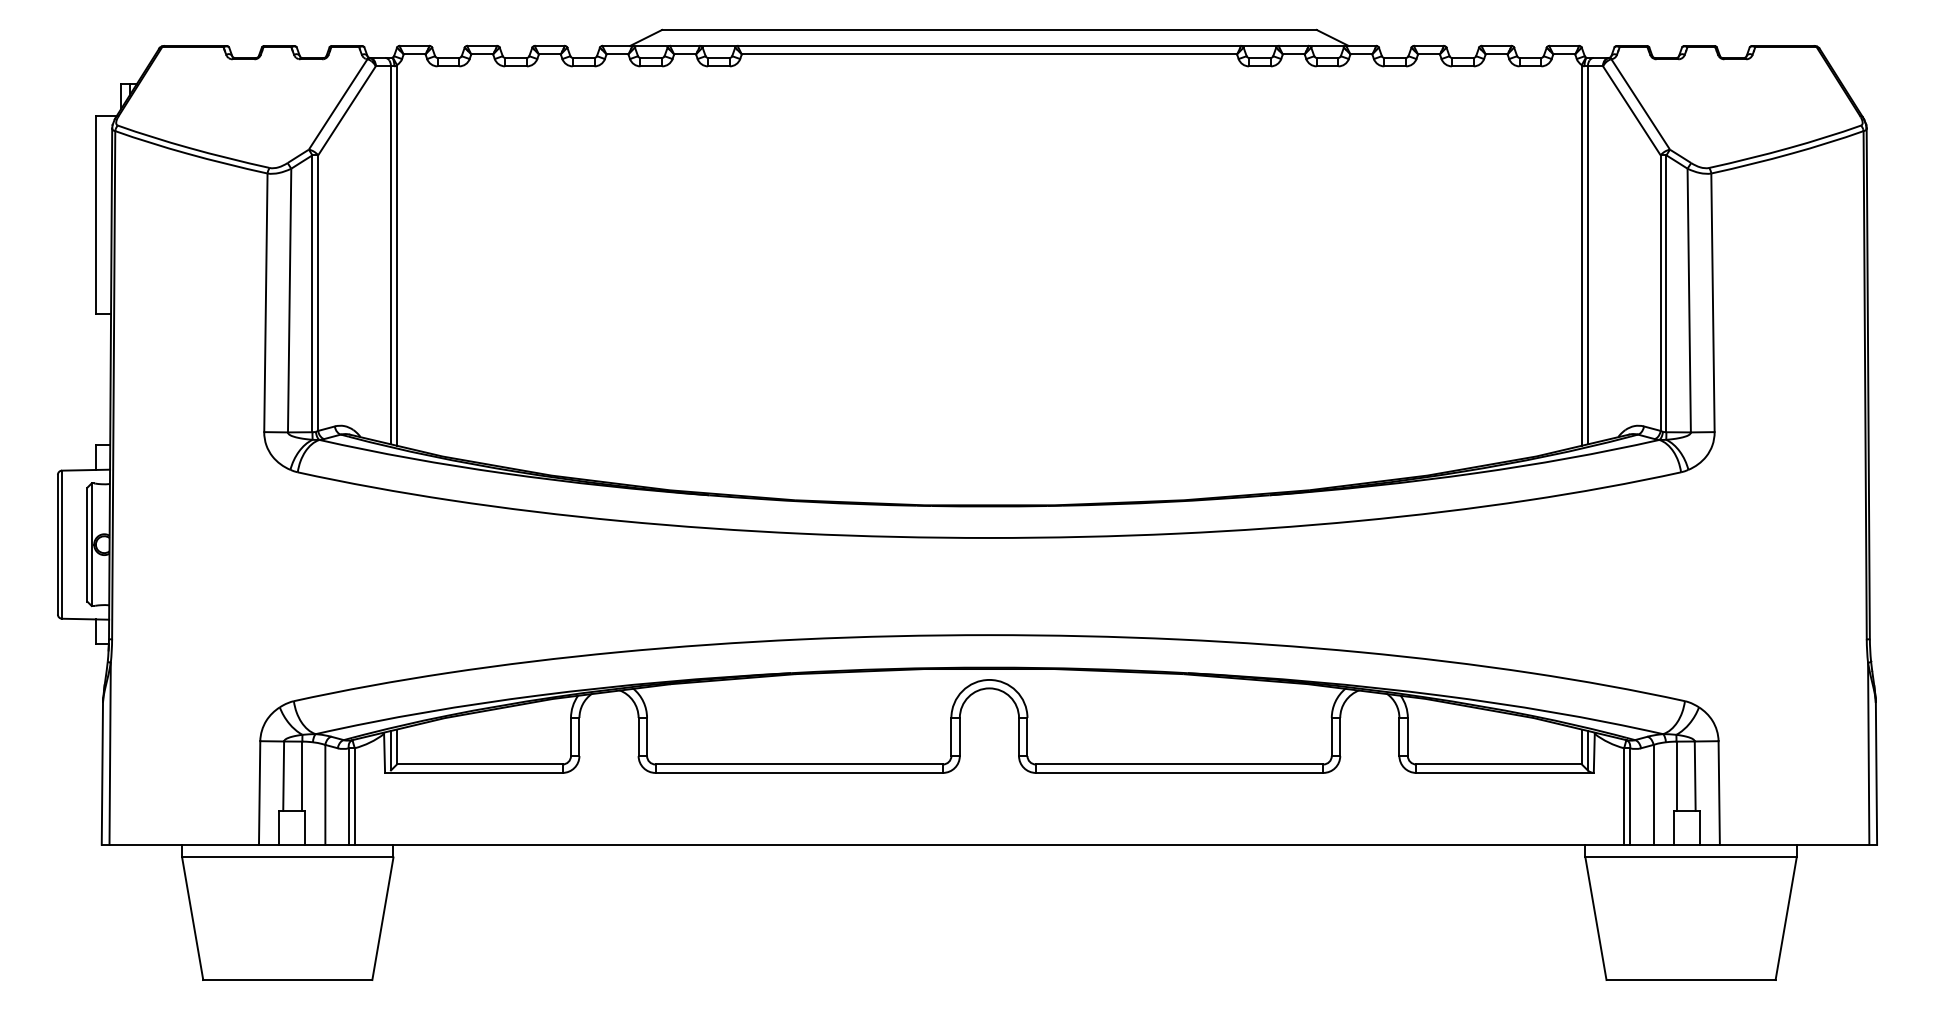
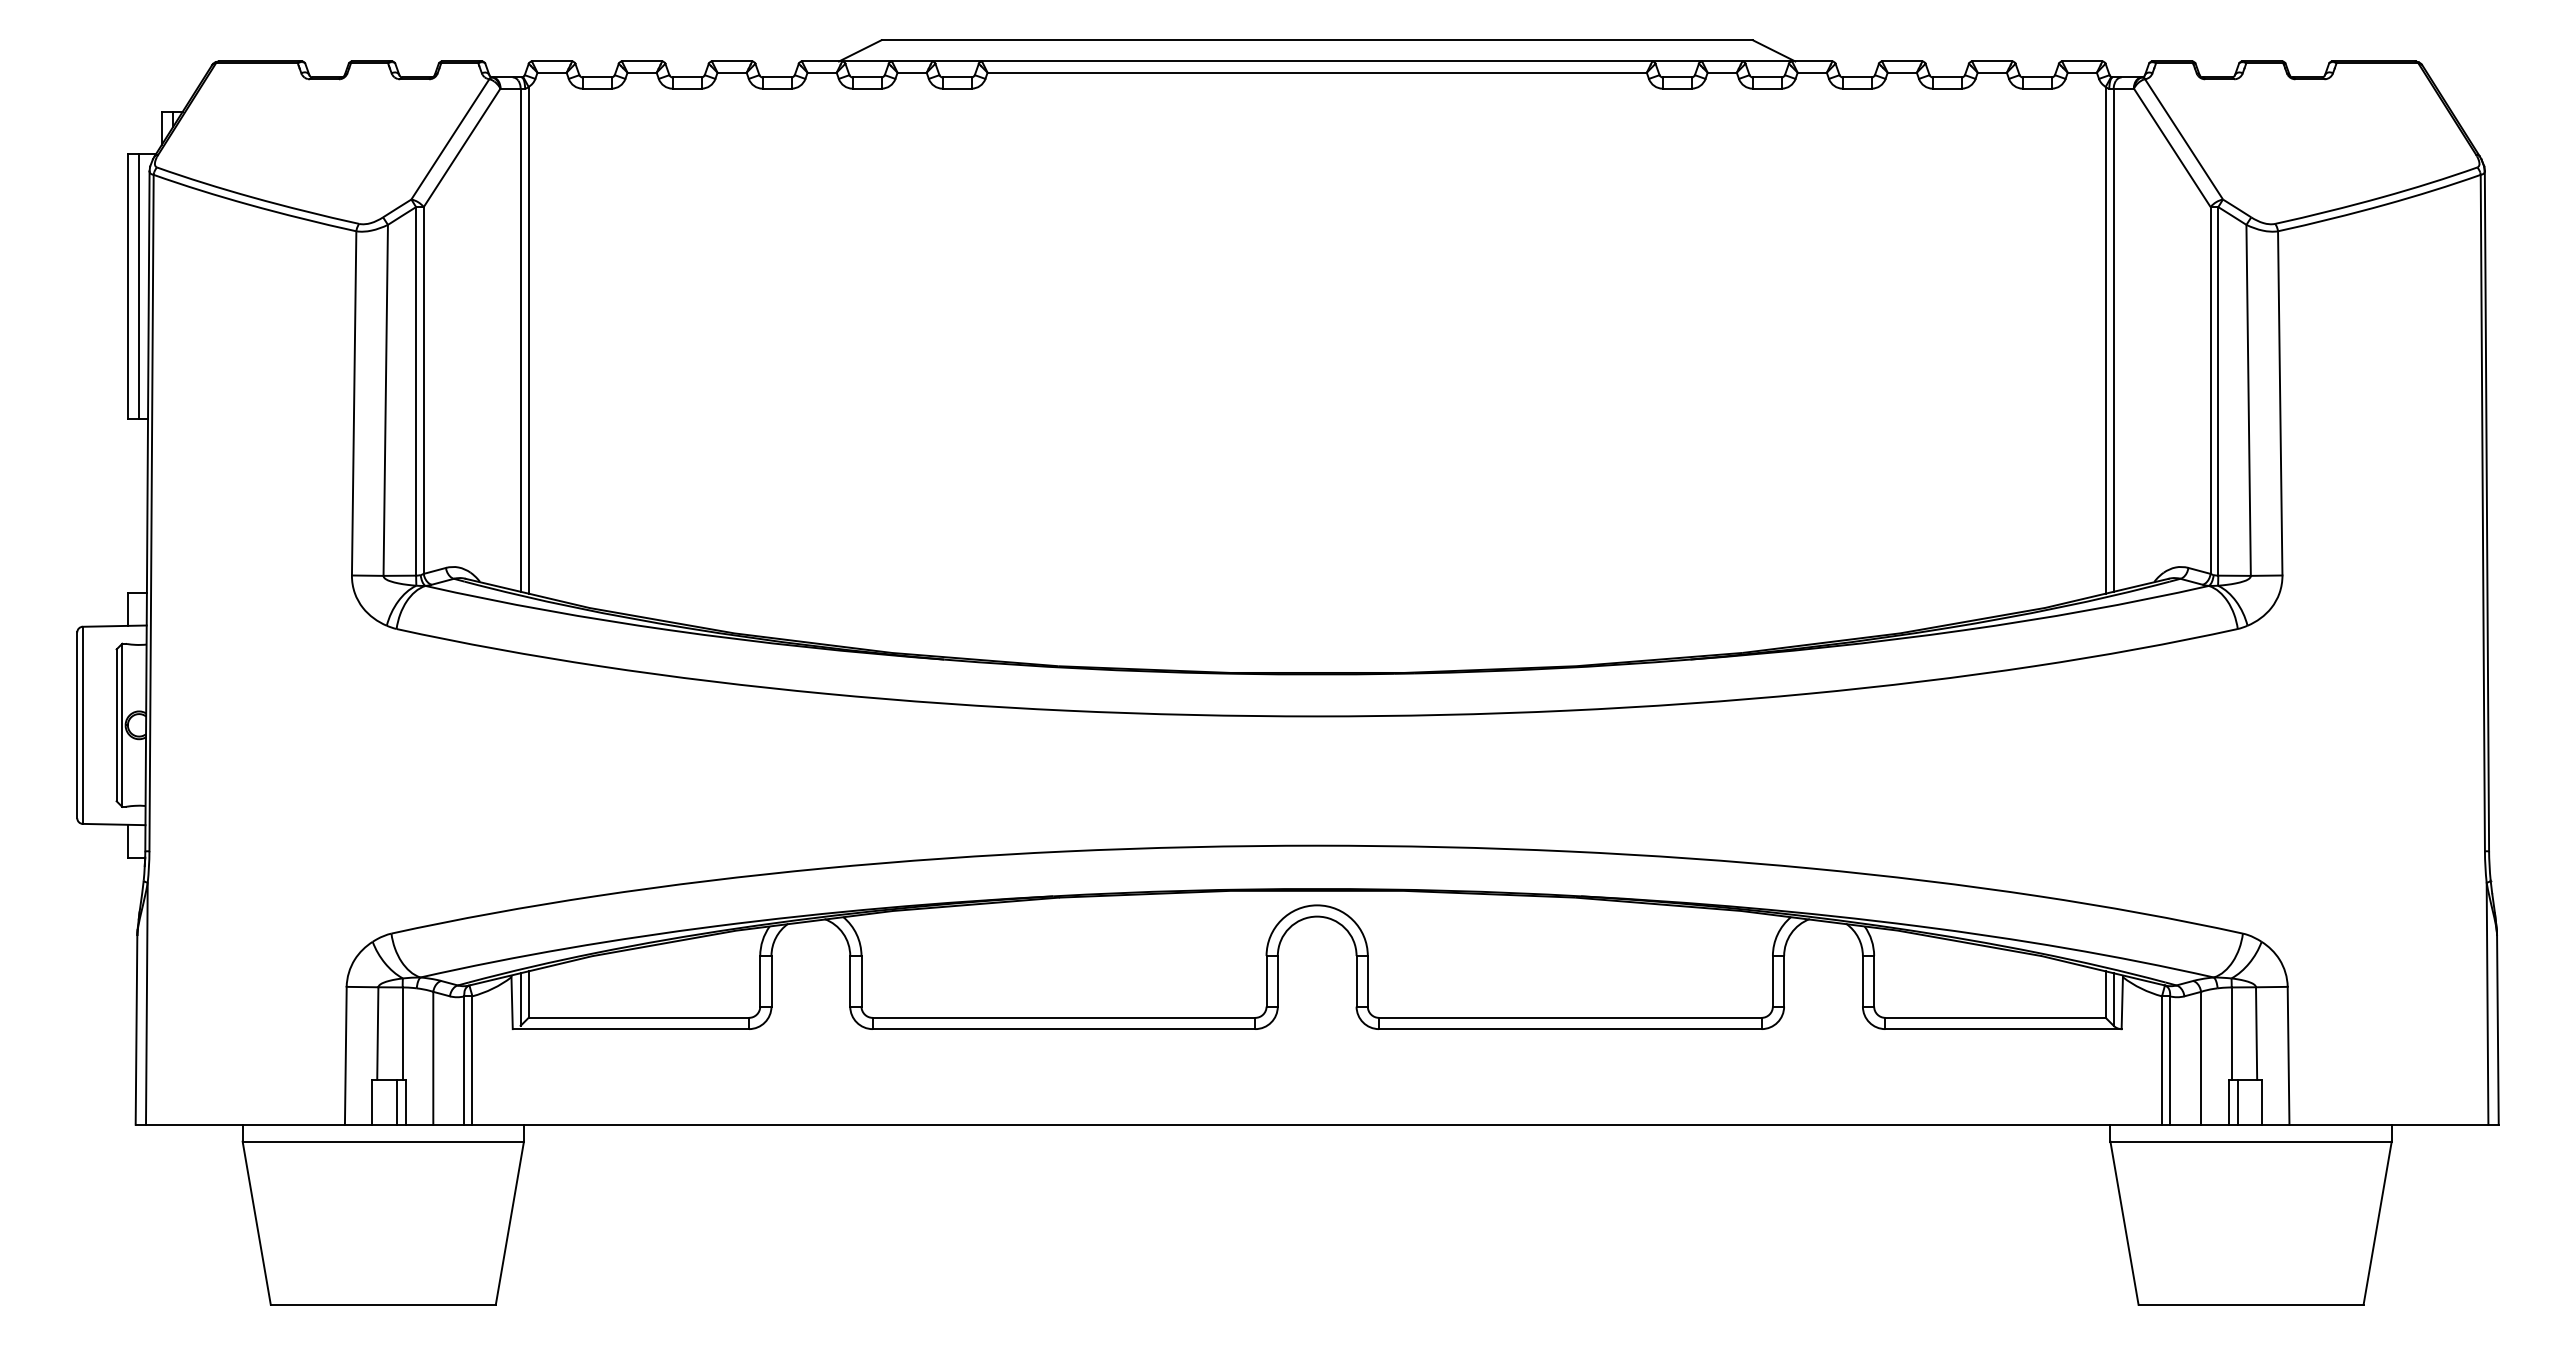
line: (104, 214) -> (139, 286), added
line: (297, 827) -> (396, 1101), added
line: (1680, 827) -> (2237, 1101), added

